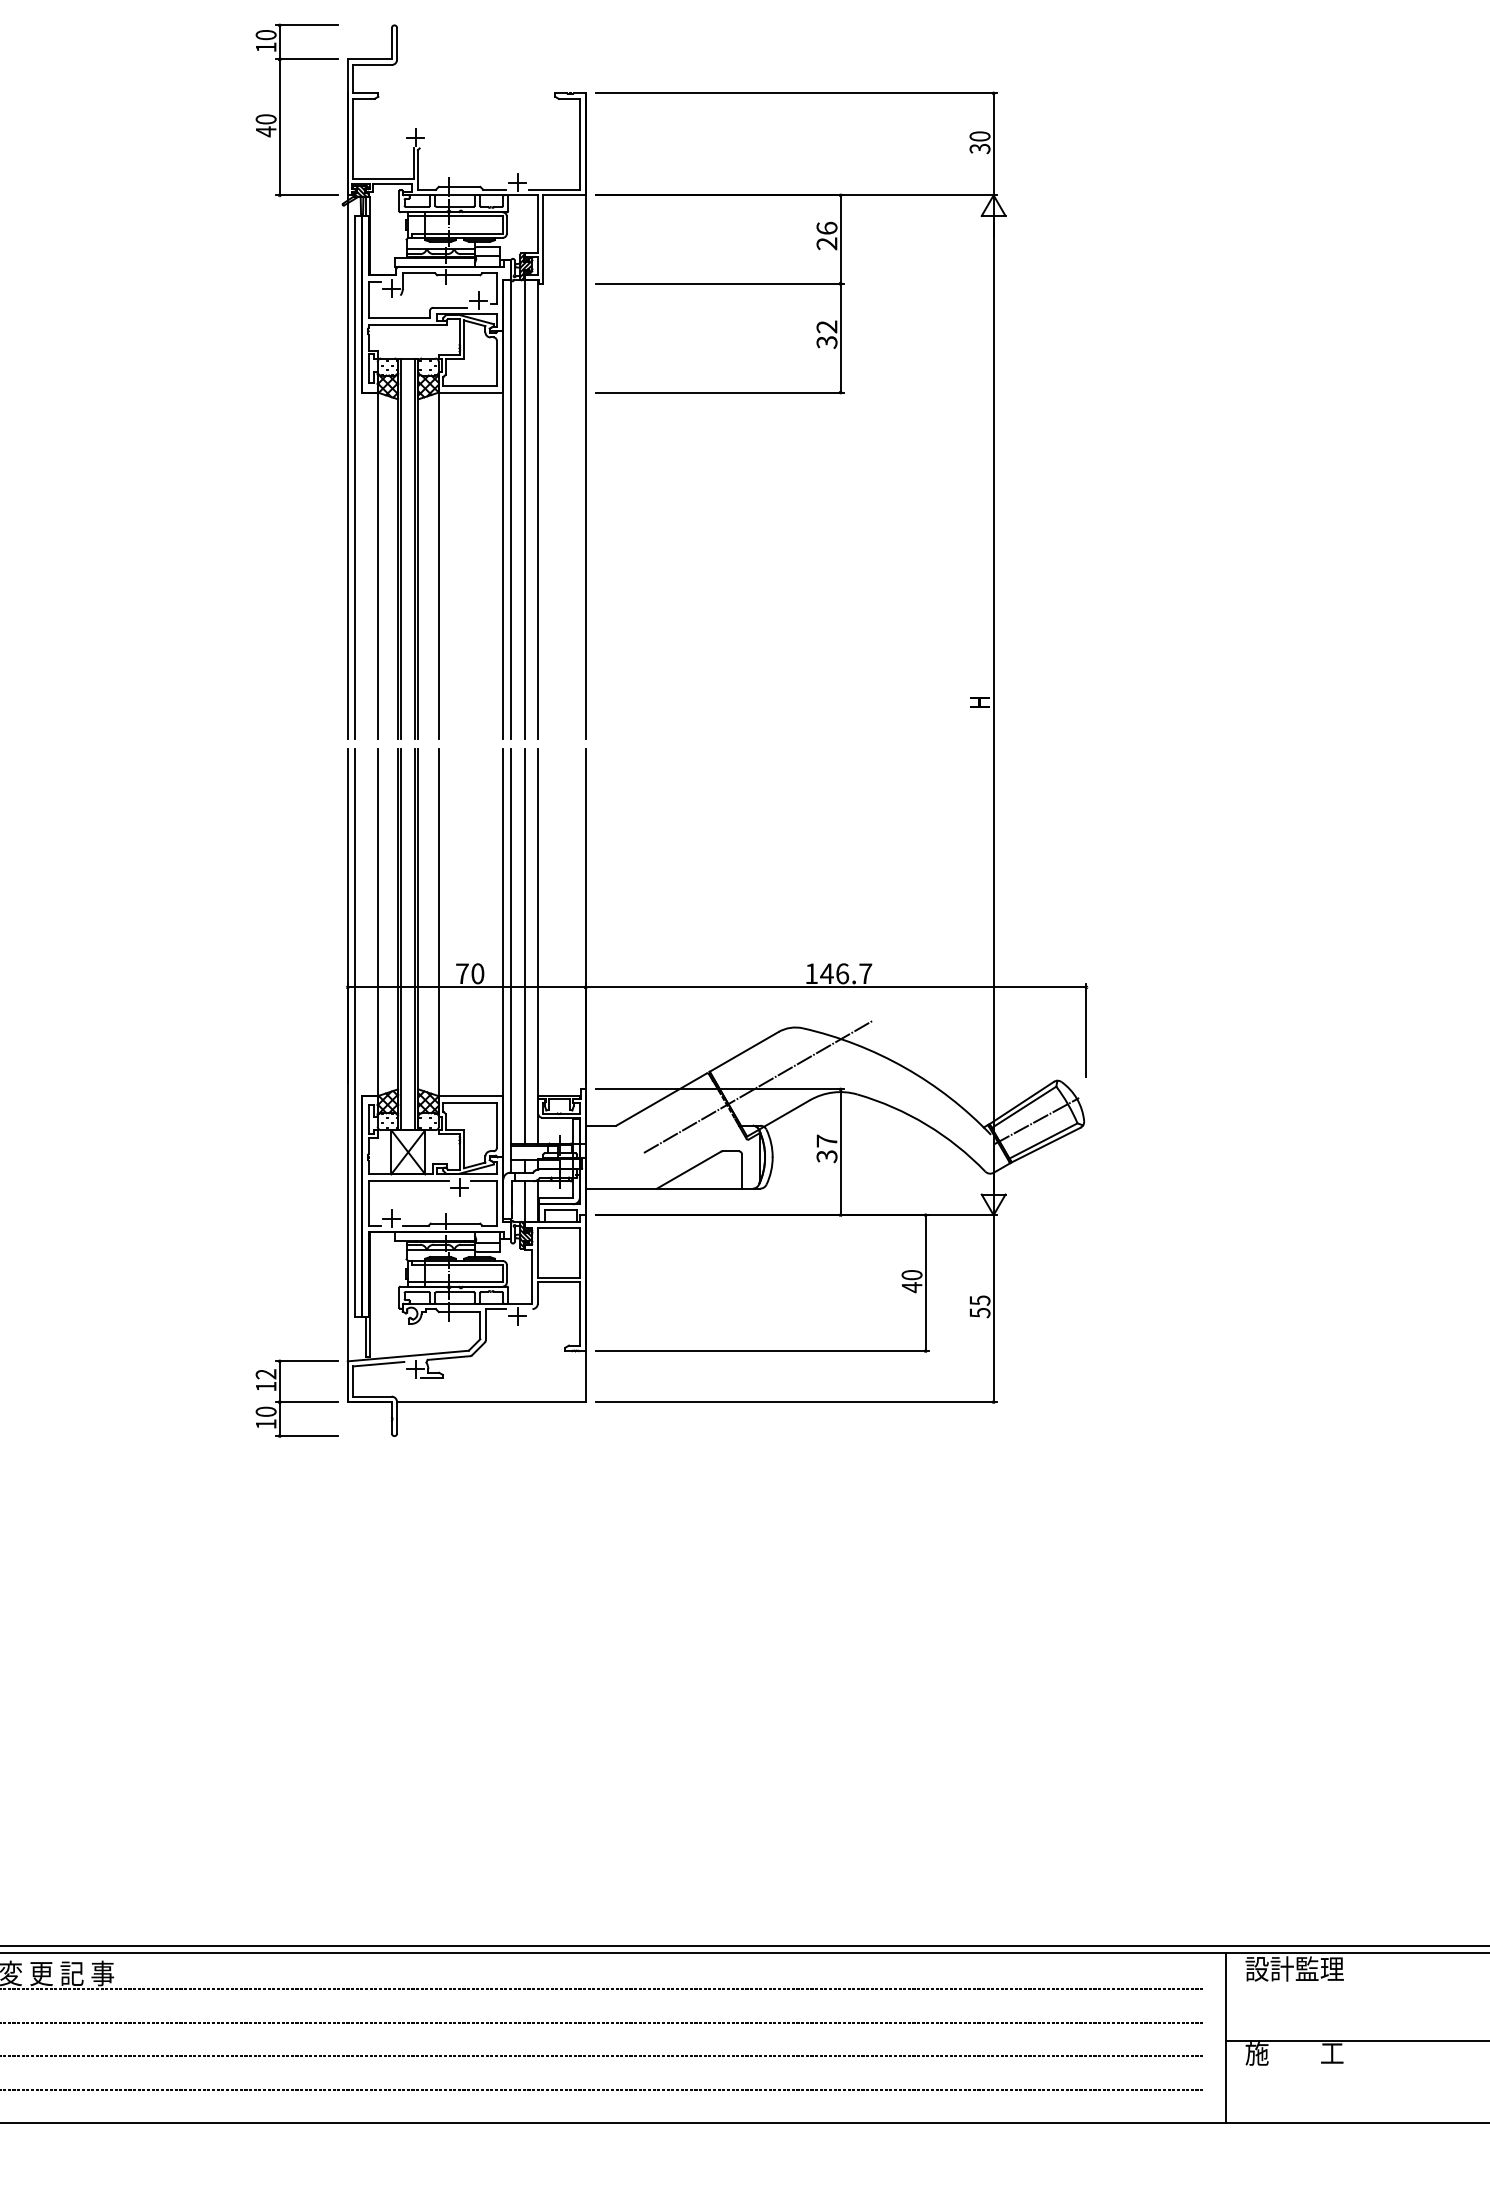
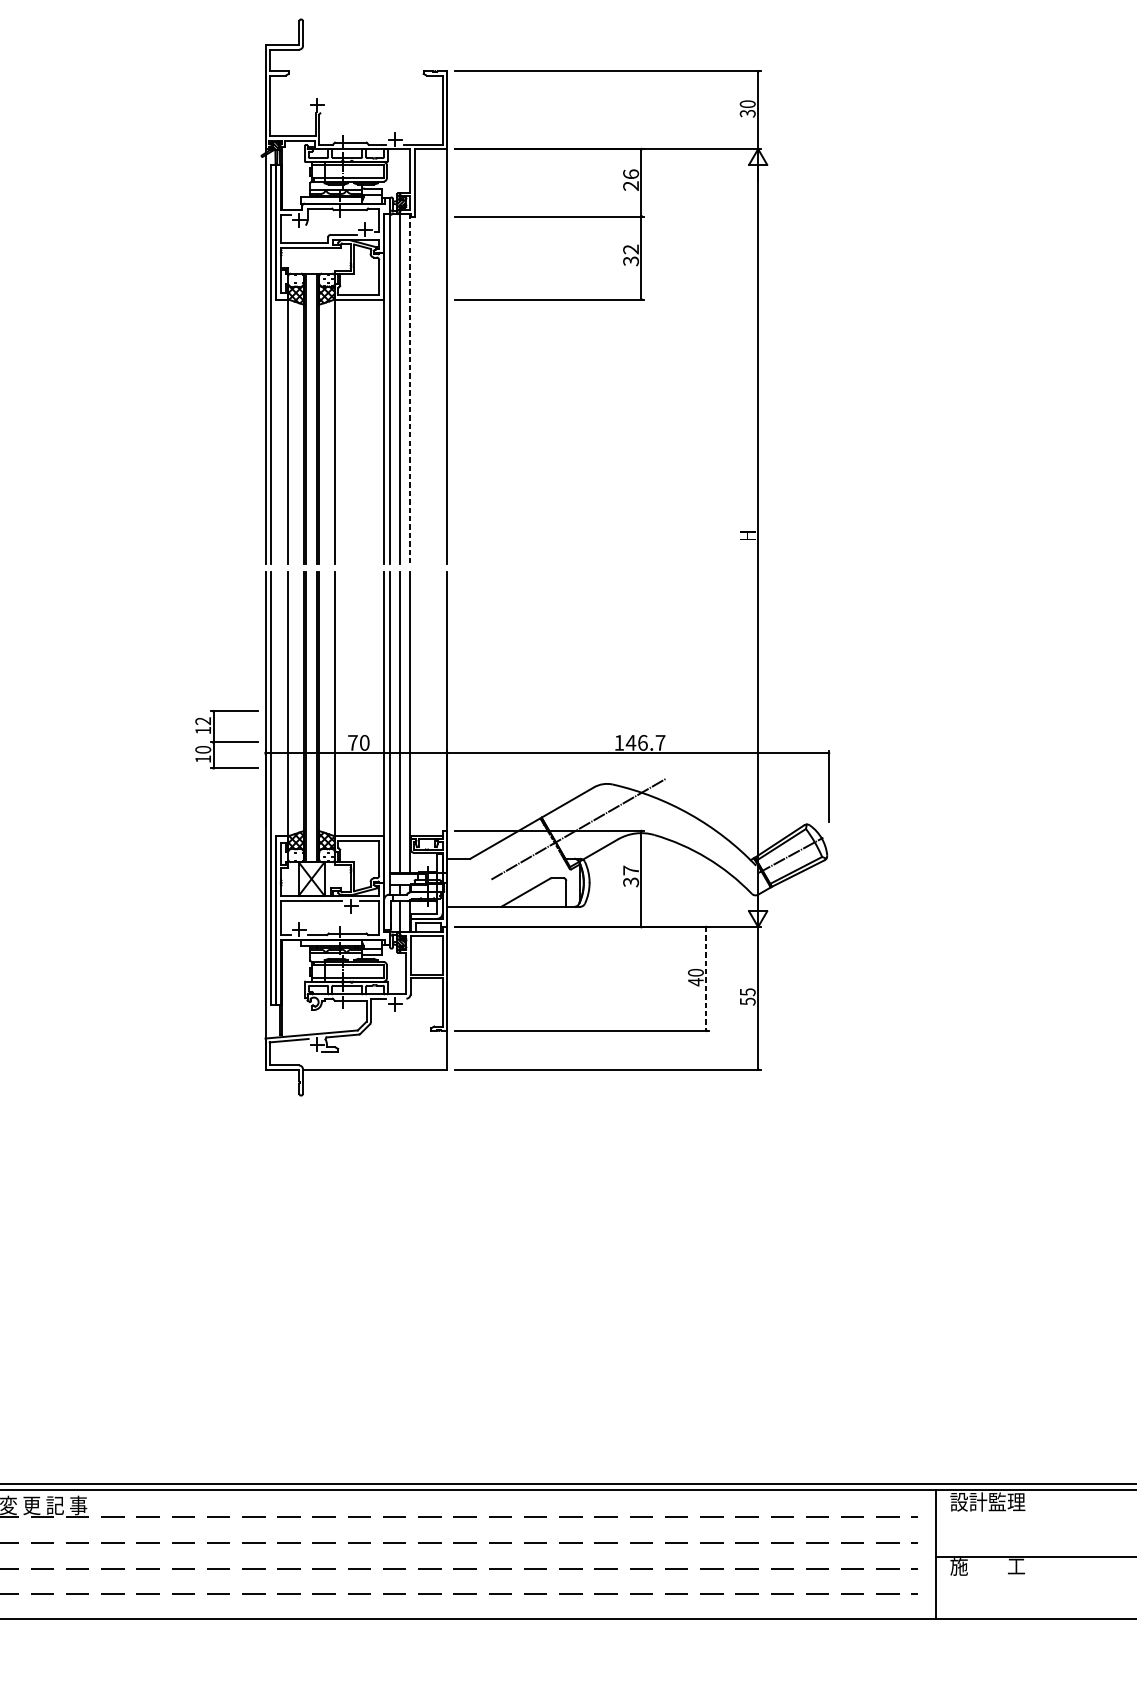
part: (280, 110) -> (214, 84), removed
line: (537, 510) -> (410, 389), solid -> dashed
line: (925, 1283) -> (706, 979), solid -> dashed
part: (296, 1398) -> (226, 739), moved

